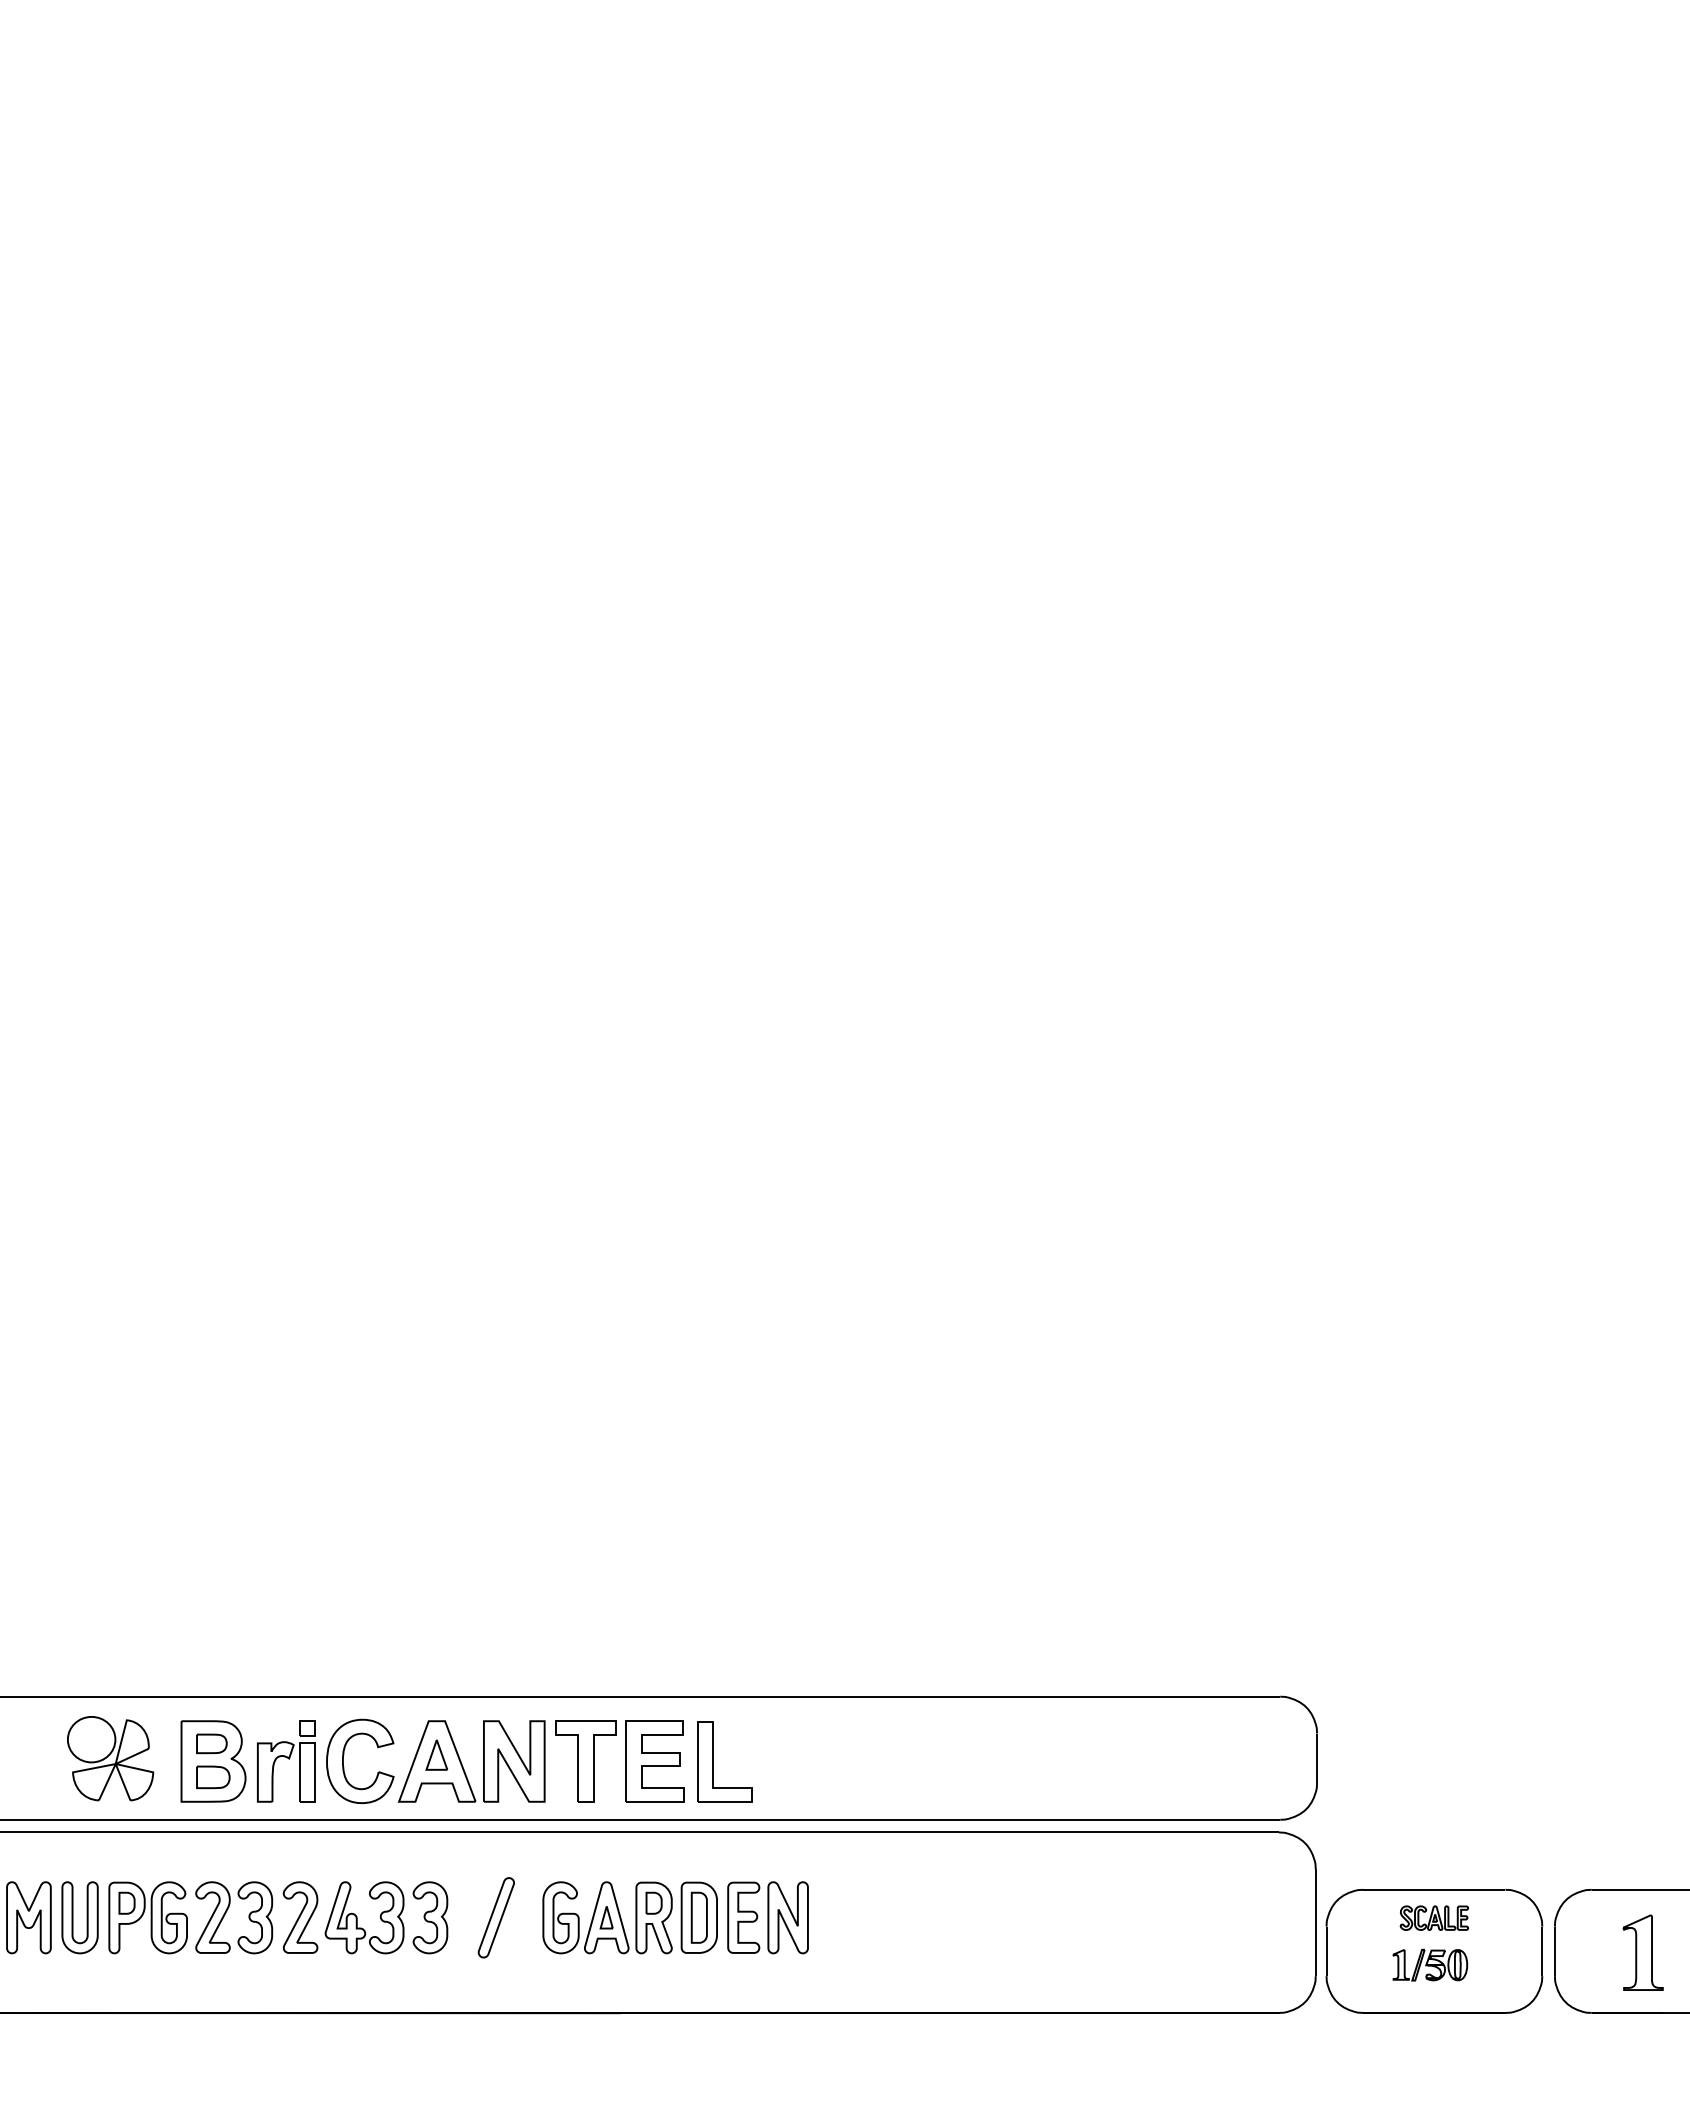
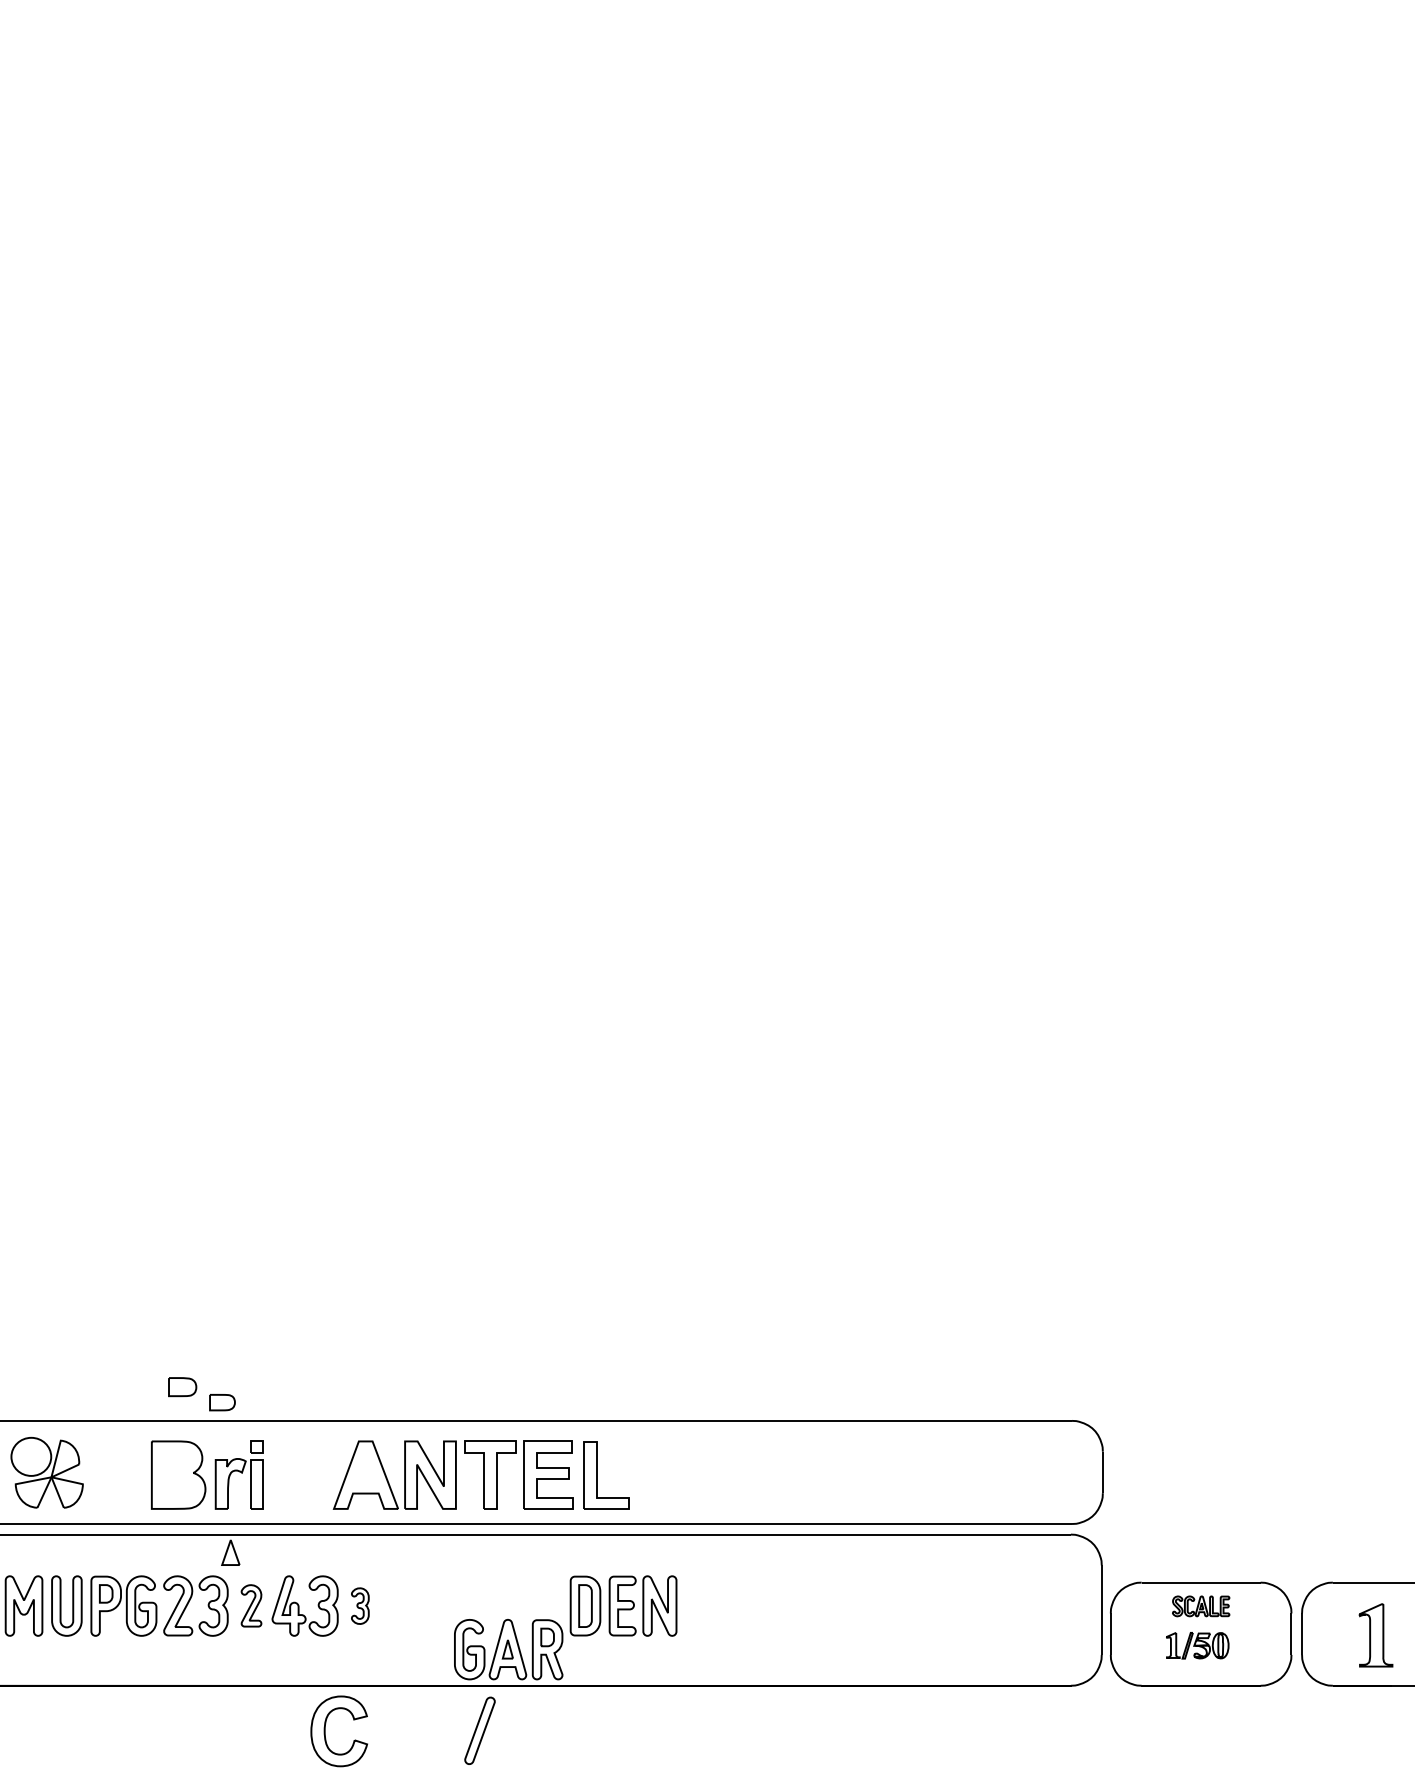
part: (211, 1743) -> (222, 1402), moved
part: (436, 1754) -> (230, 1552), moved
part: (344, 1755) -> (326, 1726), moved
part: (110, 1758) -> (47, 1472), moved
part: (213, 1777) -> (182, 1387), moved
part: (300, 1917) -> (251, 1605), size x0.7
part: (430, 1917) -> (360, 1605), size x0.6
part: (495, 1917) -> (479, 1730), moved
part: (607, 1917) -> (508, 1649), moved

